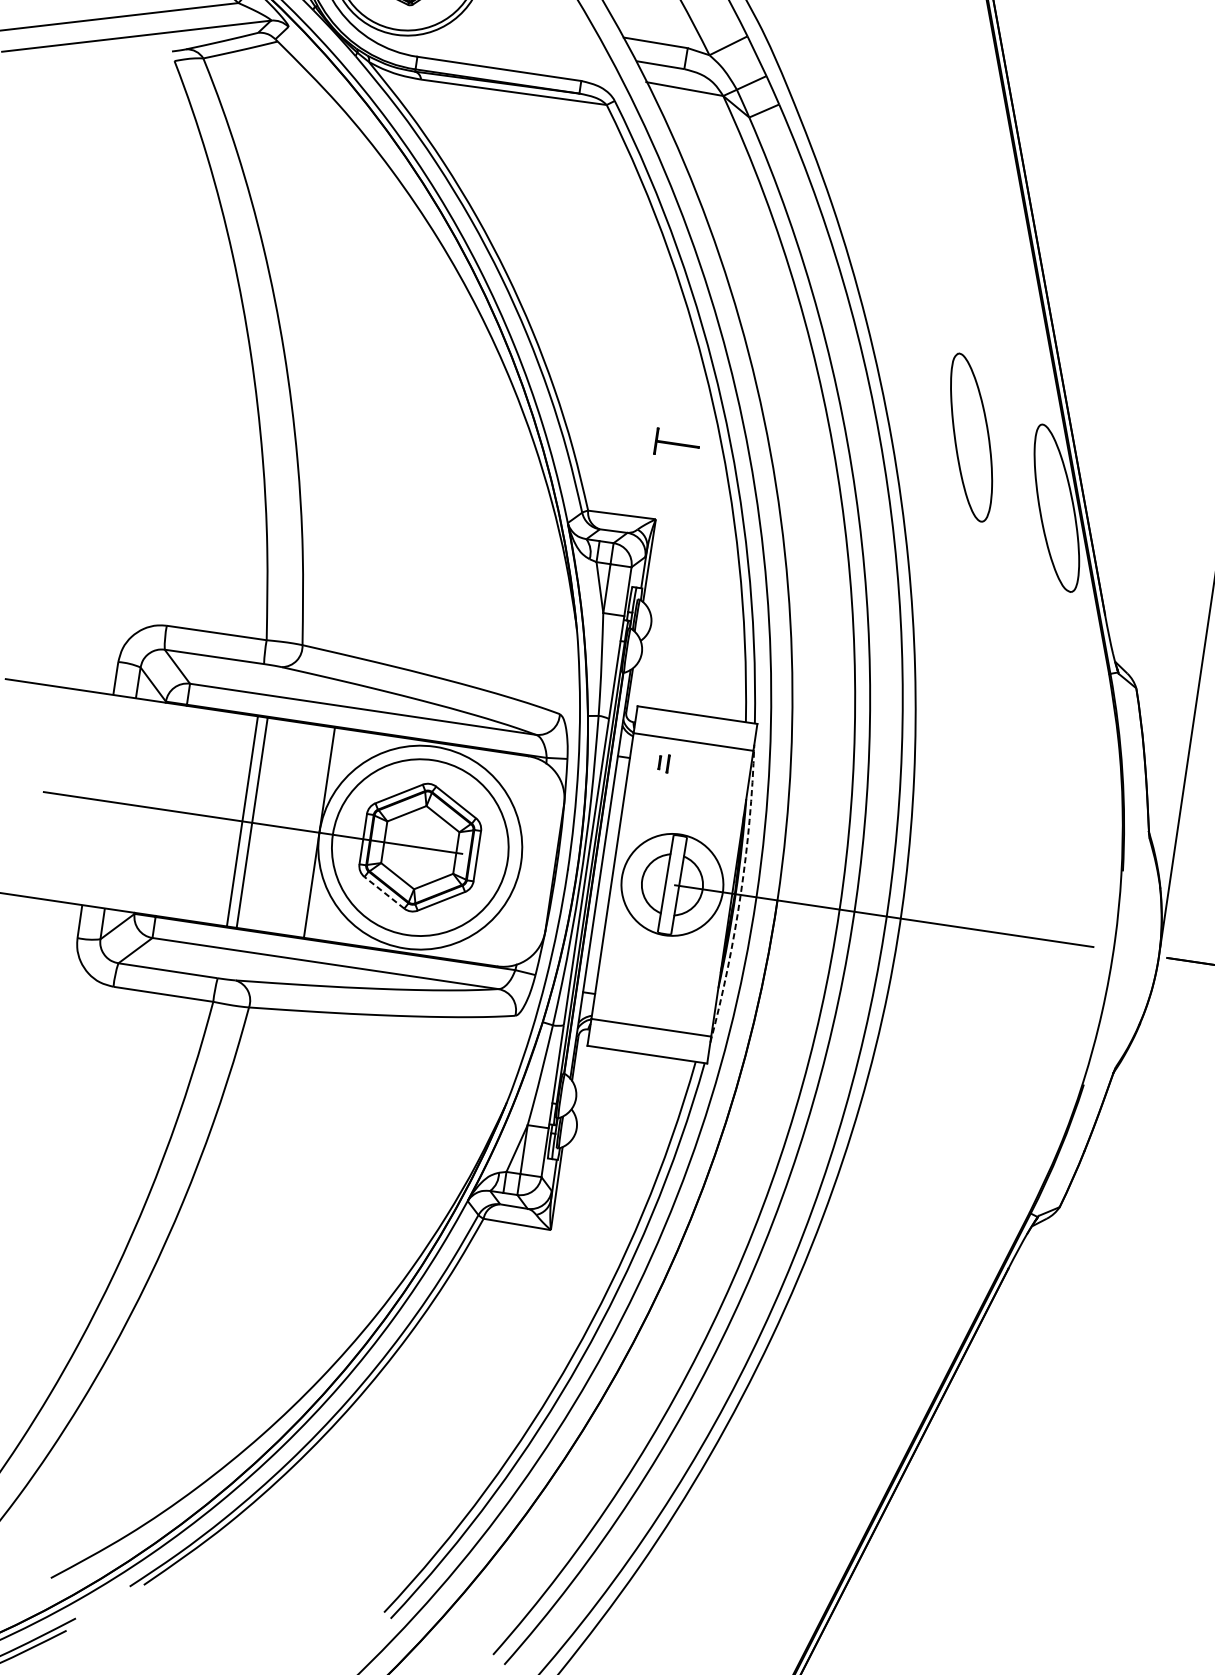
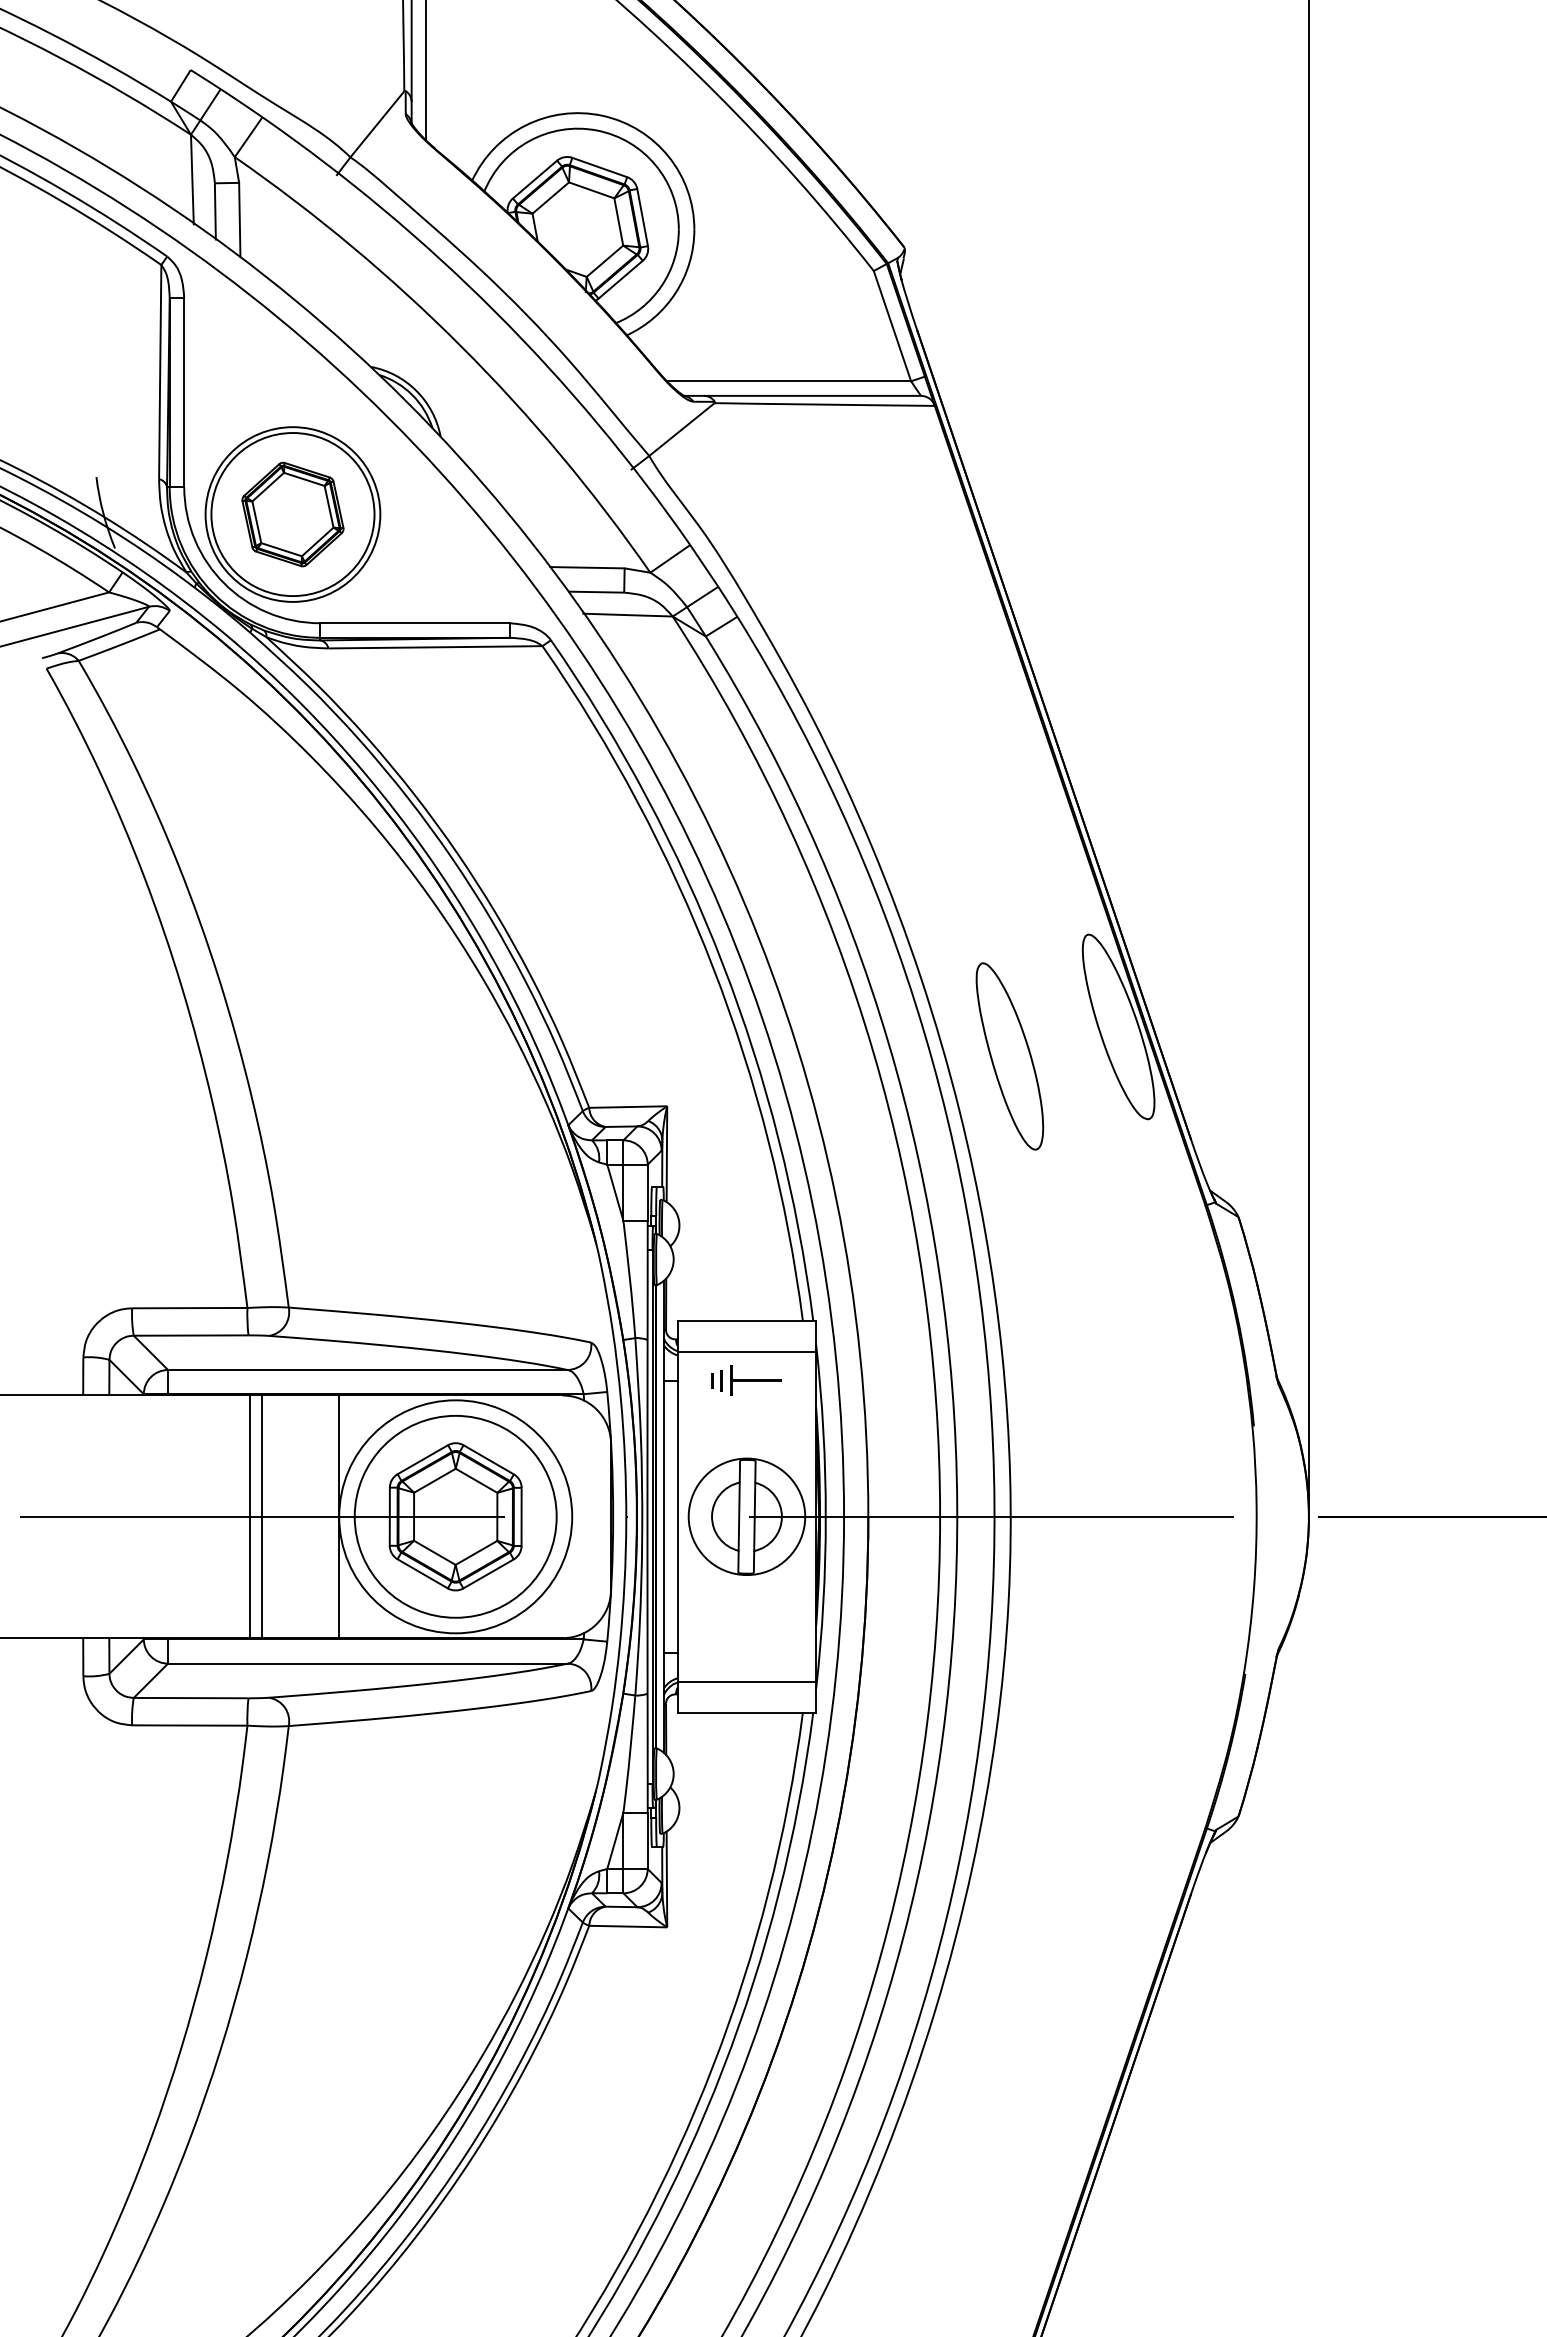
part: (970, 437) -> (1009, 1056), moved
part: (676, 443) -> (755, 1380), moved
line: (384, 892) -> (422, 1573), dashed -> solid
arc: (740, 894) -> (825, 1516), dashed -> solid

